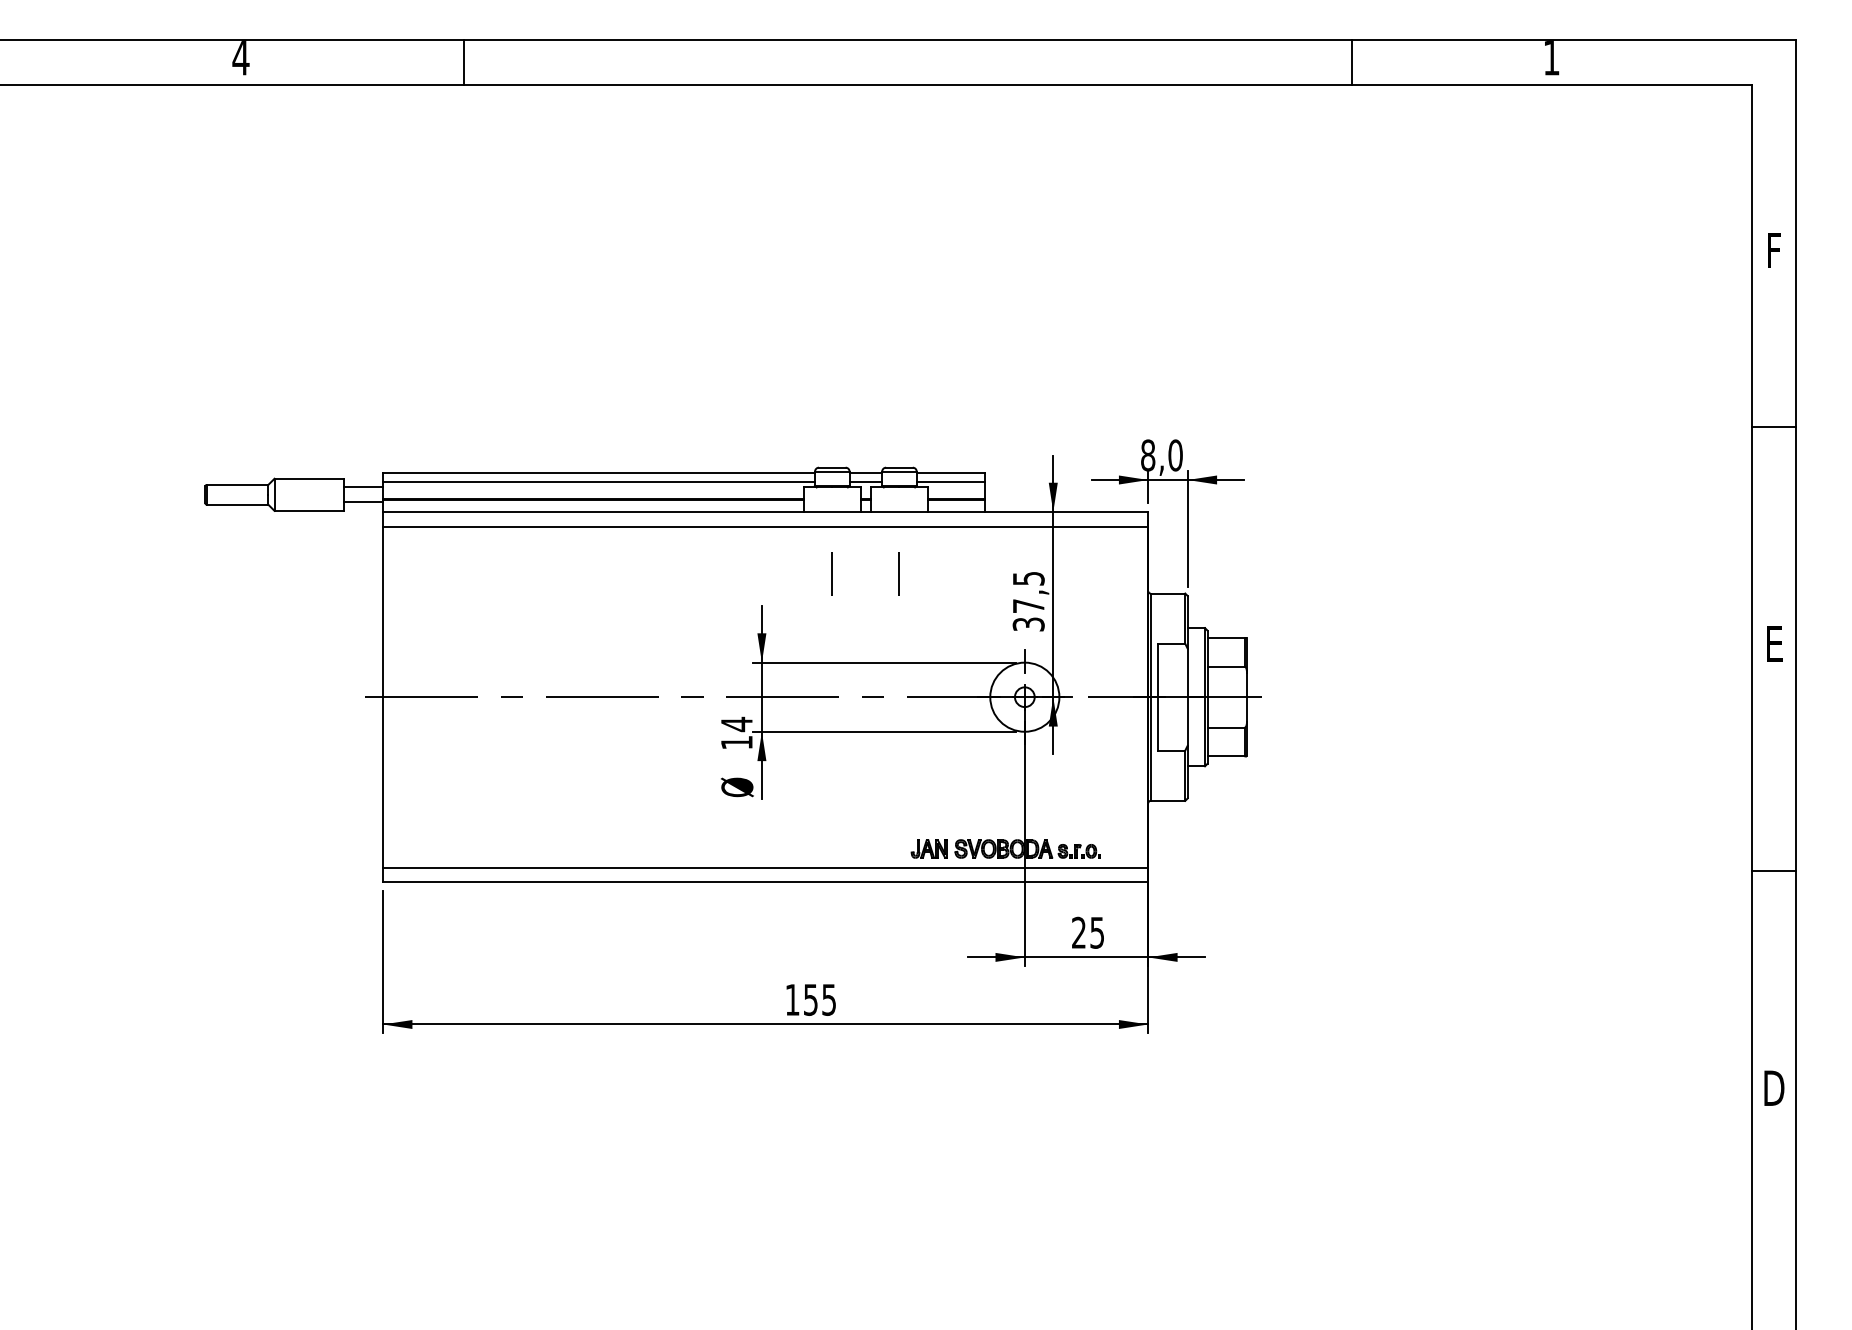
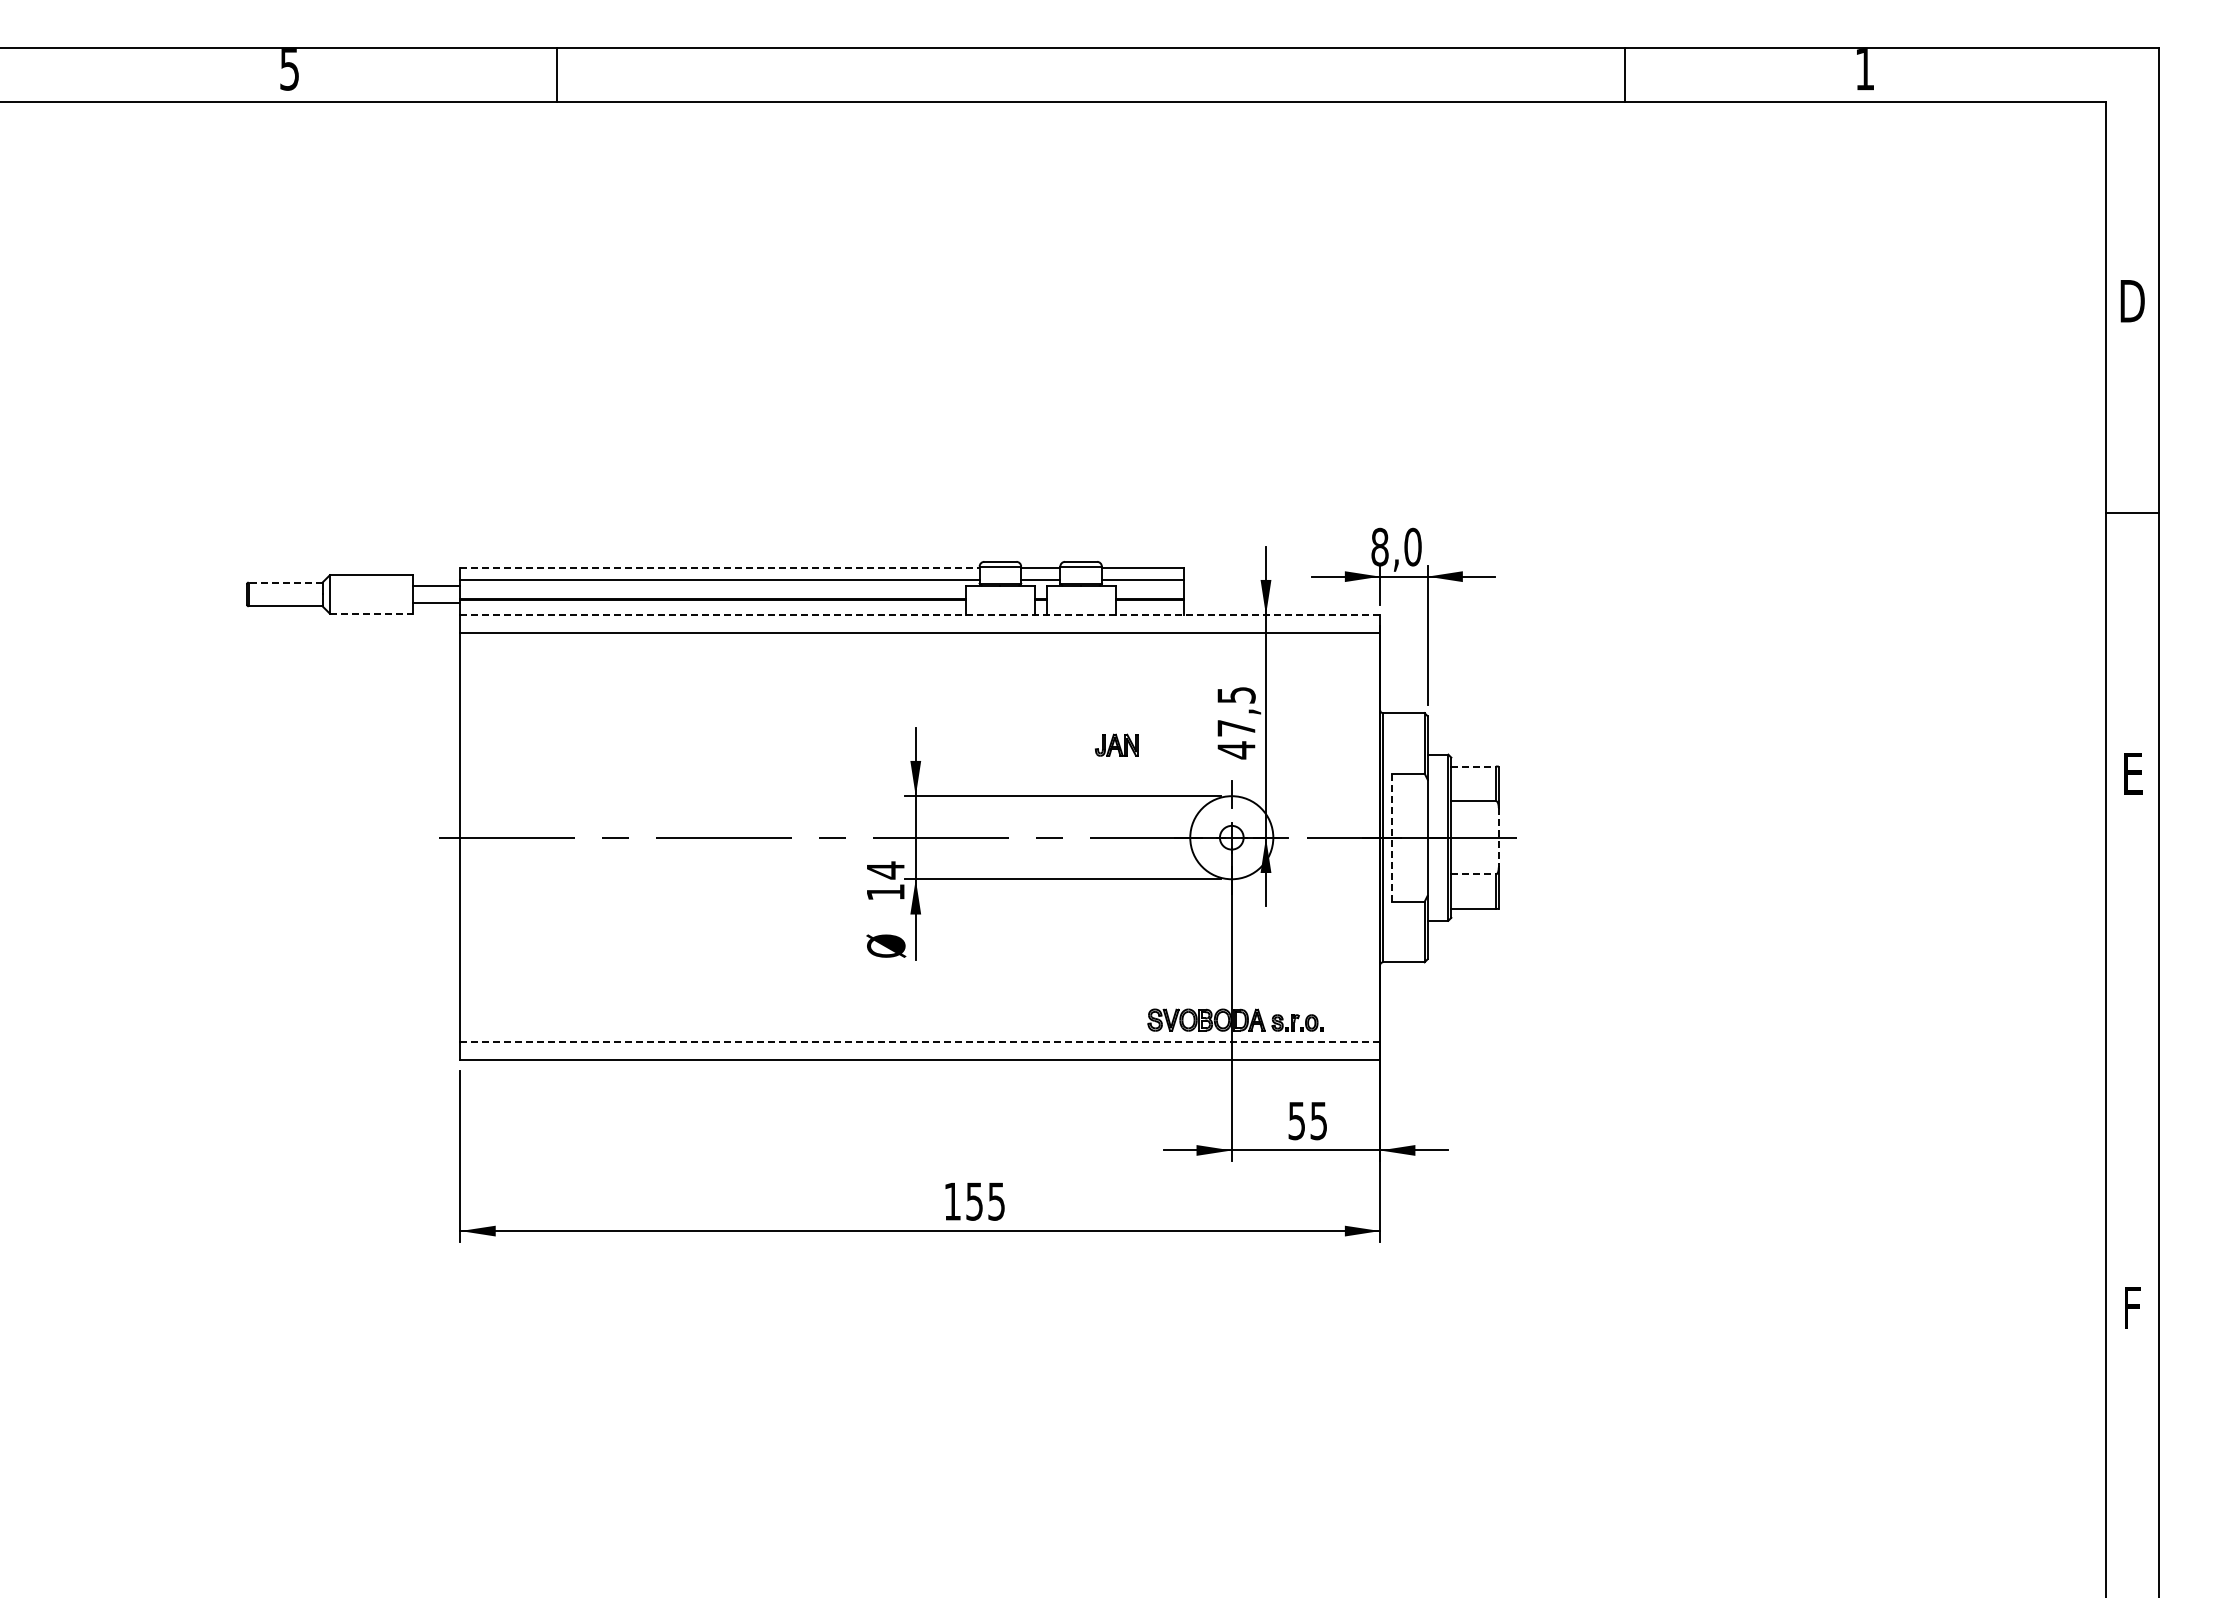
text: (240, 58) -> (289, 69), 4 -> 5
text: (1774, 251) -> (2132, 301), F -> D
line: (599, 472) -> (720, 567), solid -> dashed
line: (237, 484) -> (285, 582), solid -> dashed
line: (309, 510) -> (371, 613), solid -> dashed
line: (765, 512) -> (920, 615), solid -> dashed
line: (832, 573) -> (1000, 689), removed
line: (899, 573) -> (1081, 689), removed
text: (1028, 624) -> (1236, 750), 37,5 -> 47,5
line: (1226, 637) -> (1474, 766), solid -> dashed
line: (1158, 697) -> (1392, 838), solid -> dashed
line: (1246, 697) -> (1498, 837), solid -> dashed
line: (1226, 727) -> (1474, 874), solid -> dashed
part: (928, 848) -> (1116, 744), moved
line: (765, 867) -> (920, 1042), solid -> dashed
line: (1774, 870) -> (2132, 1046), removed
text: (1078, 932) -> (1296, 1120), 25 -> 55
text: (1774, 1088) -> (2132, 1307), D -> F

